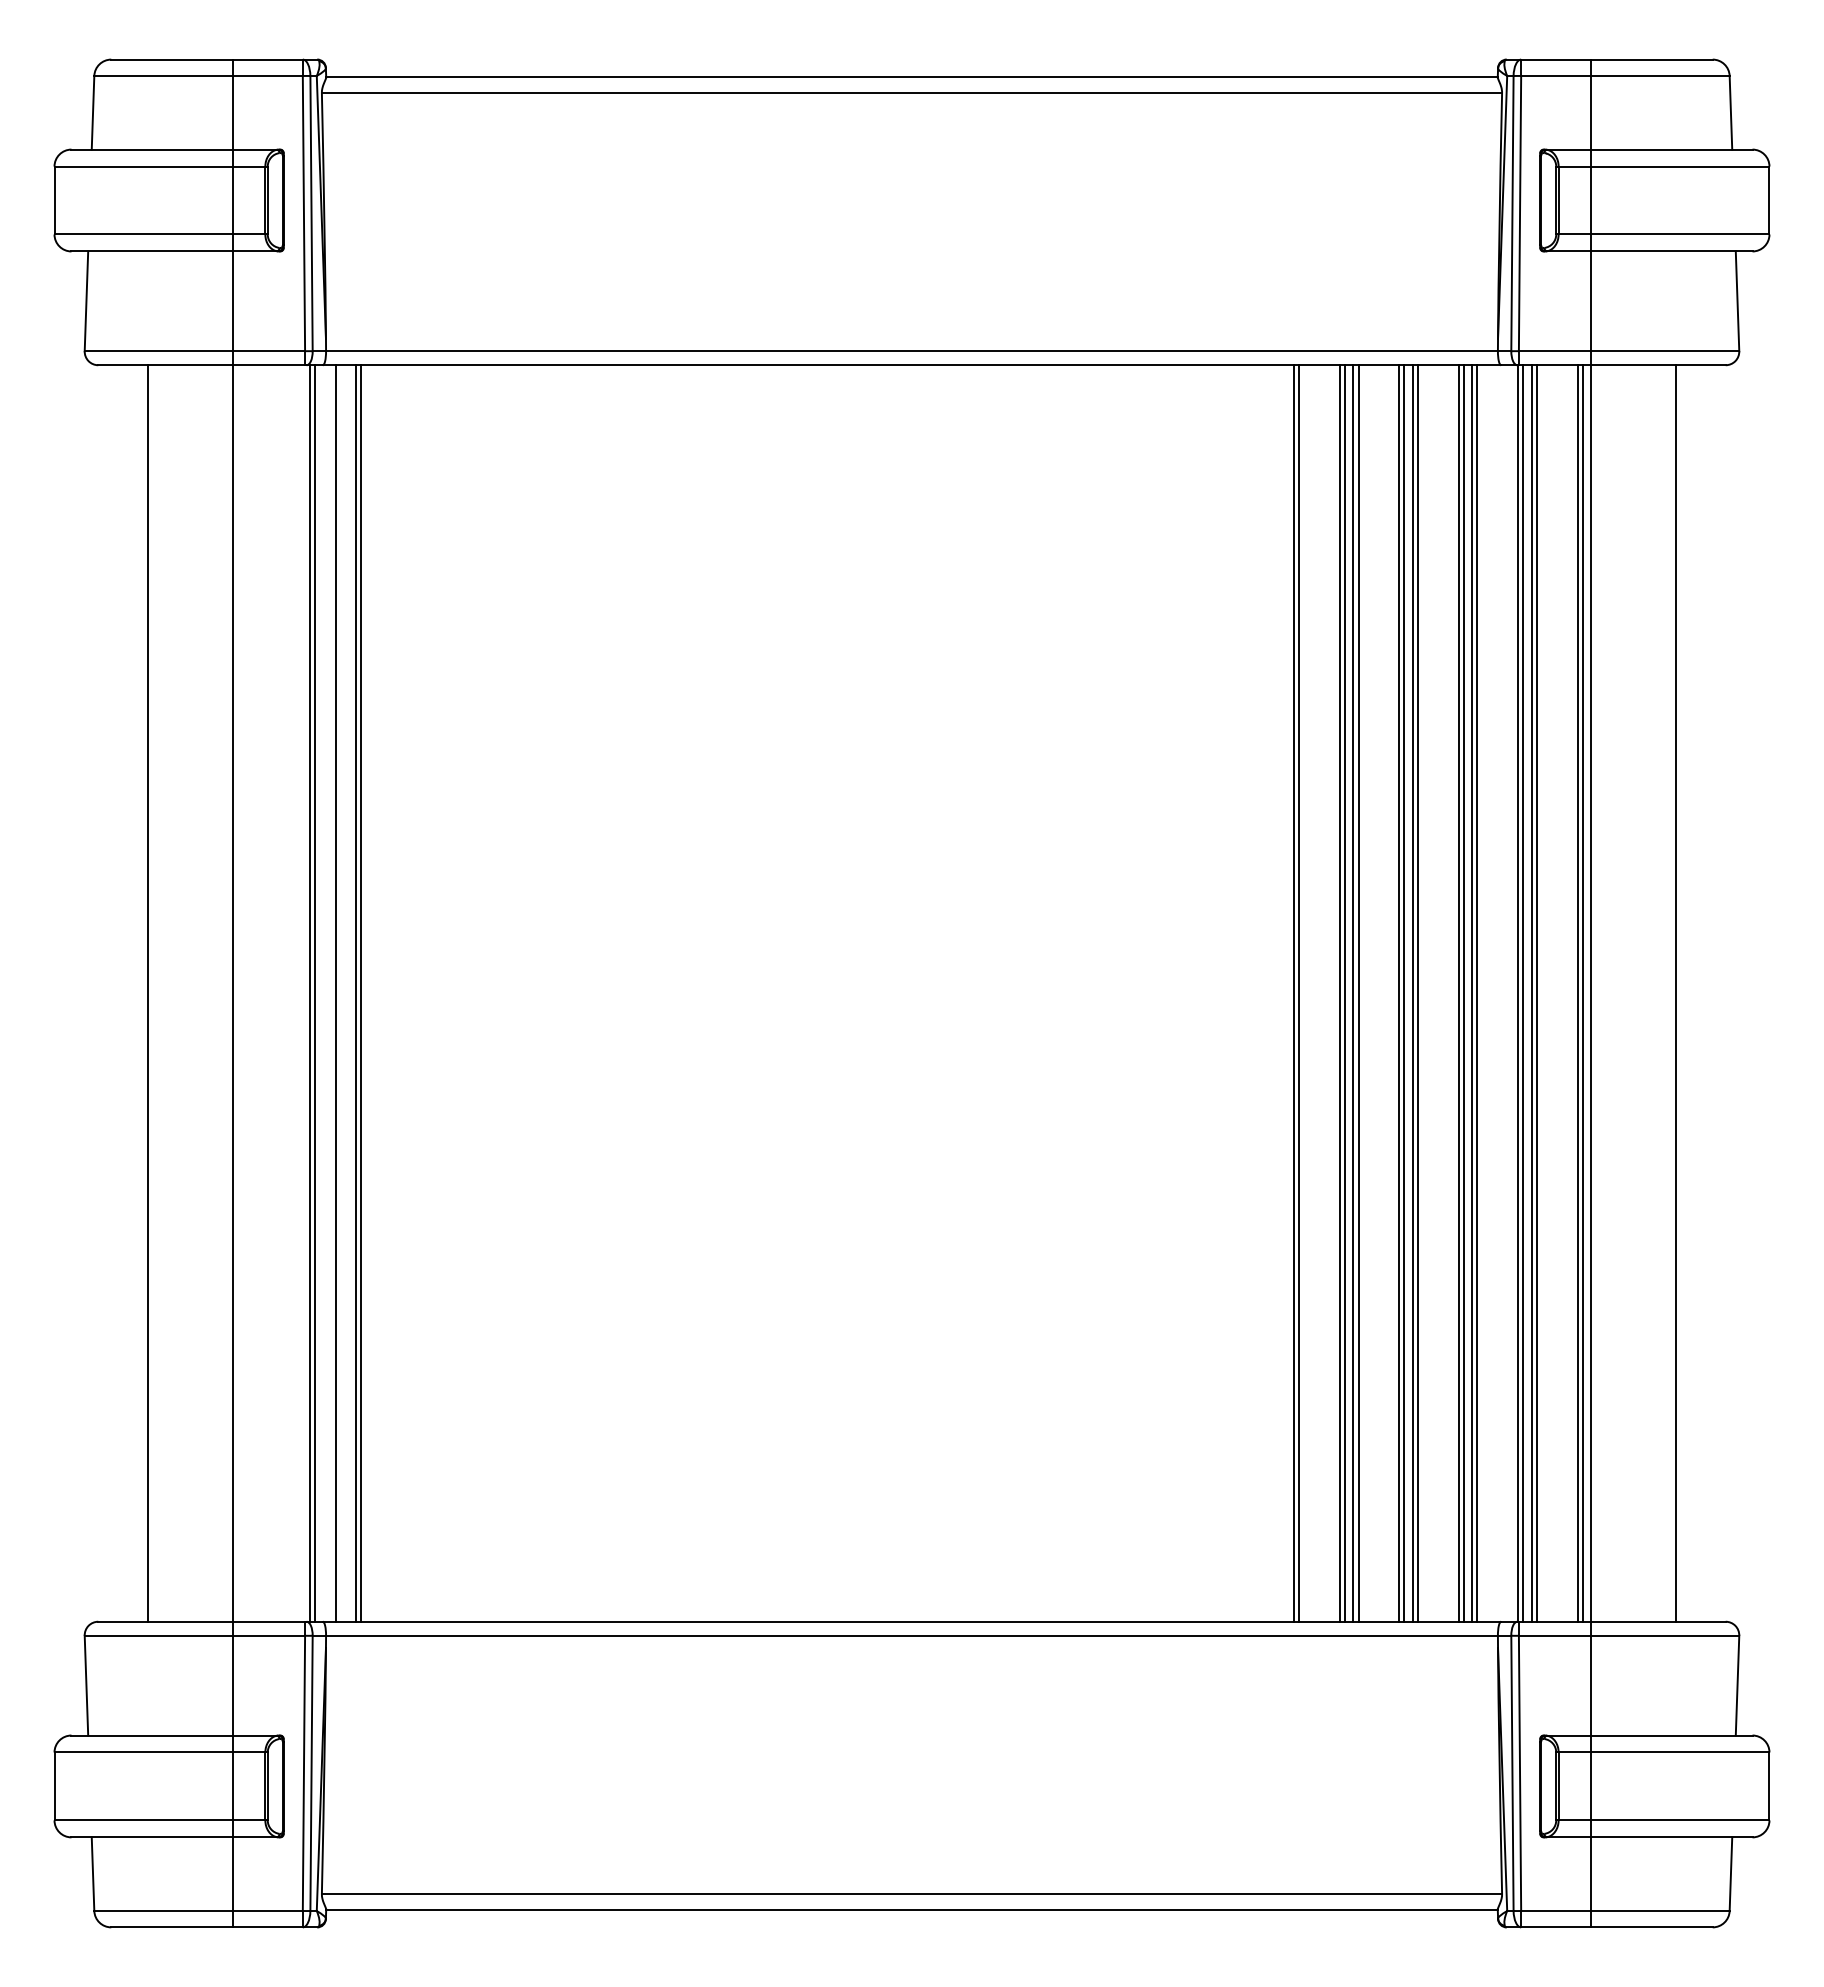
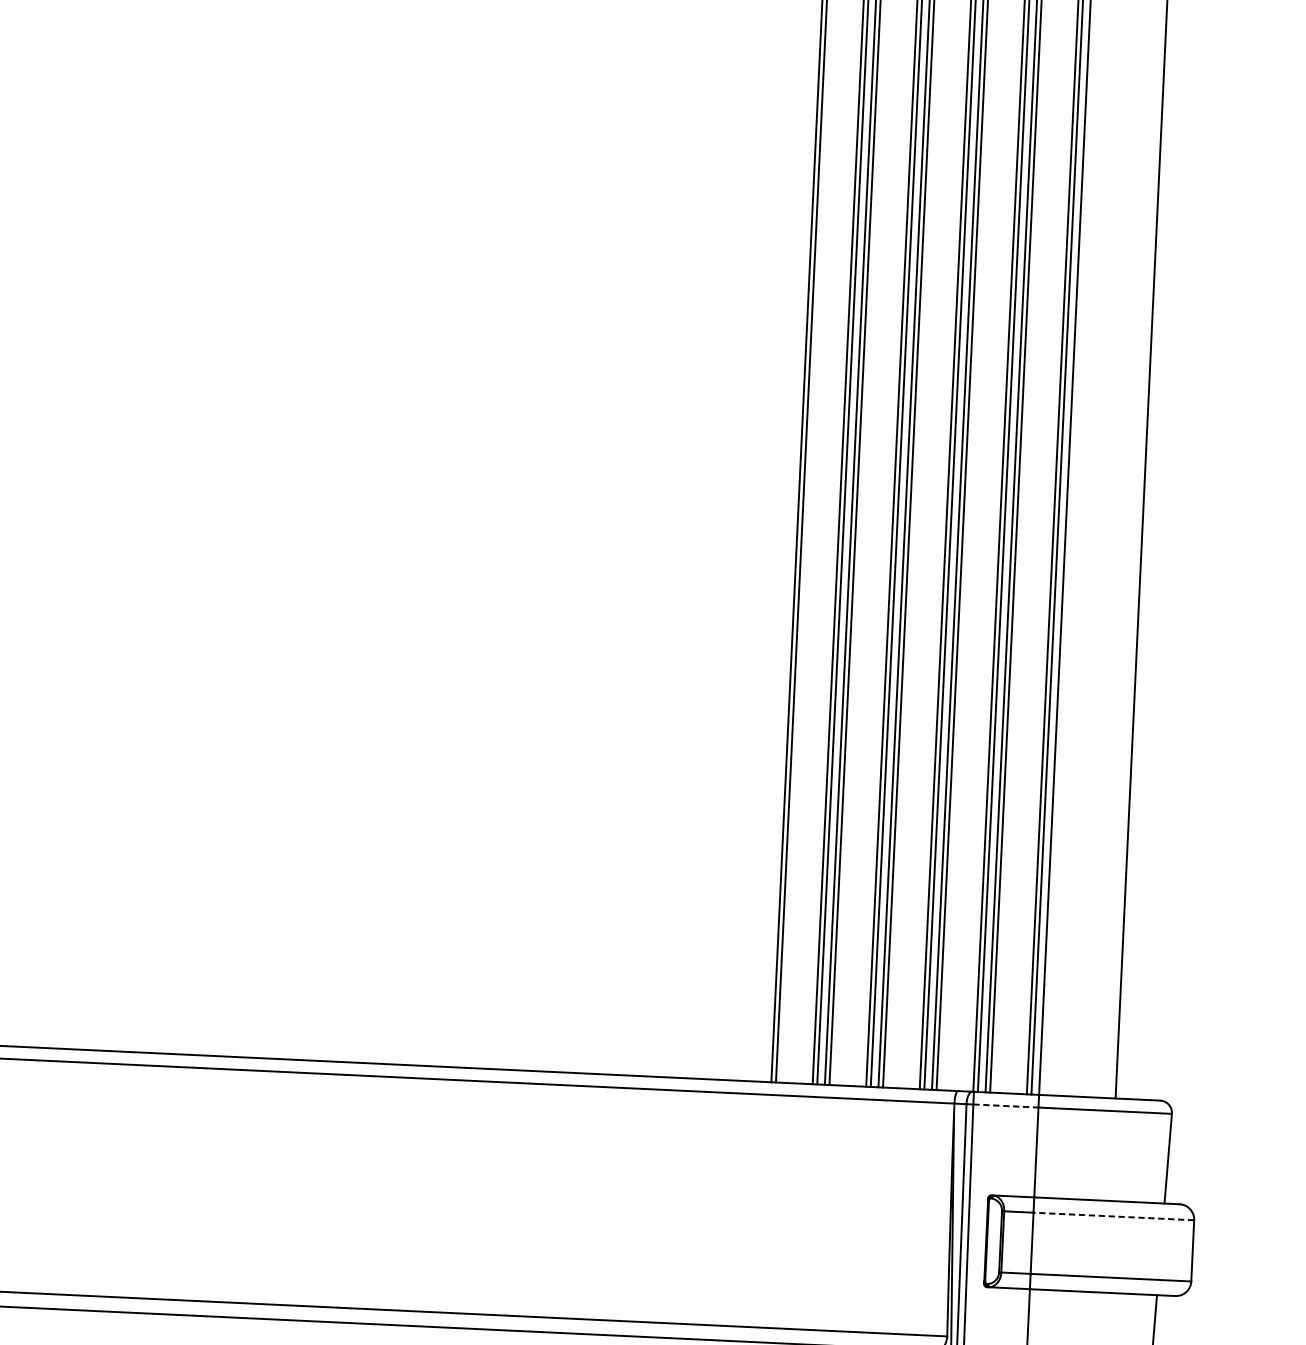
line: (1555, 1635) -> (1006, 1105), solid -> dashed
line: (1679, 1752) -> (1113, 1216), solid -> dashed

